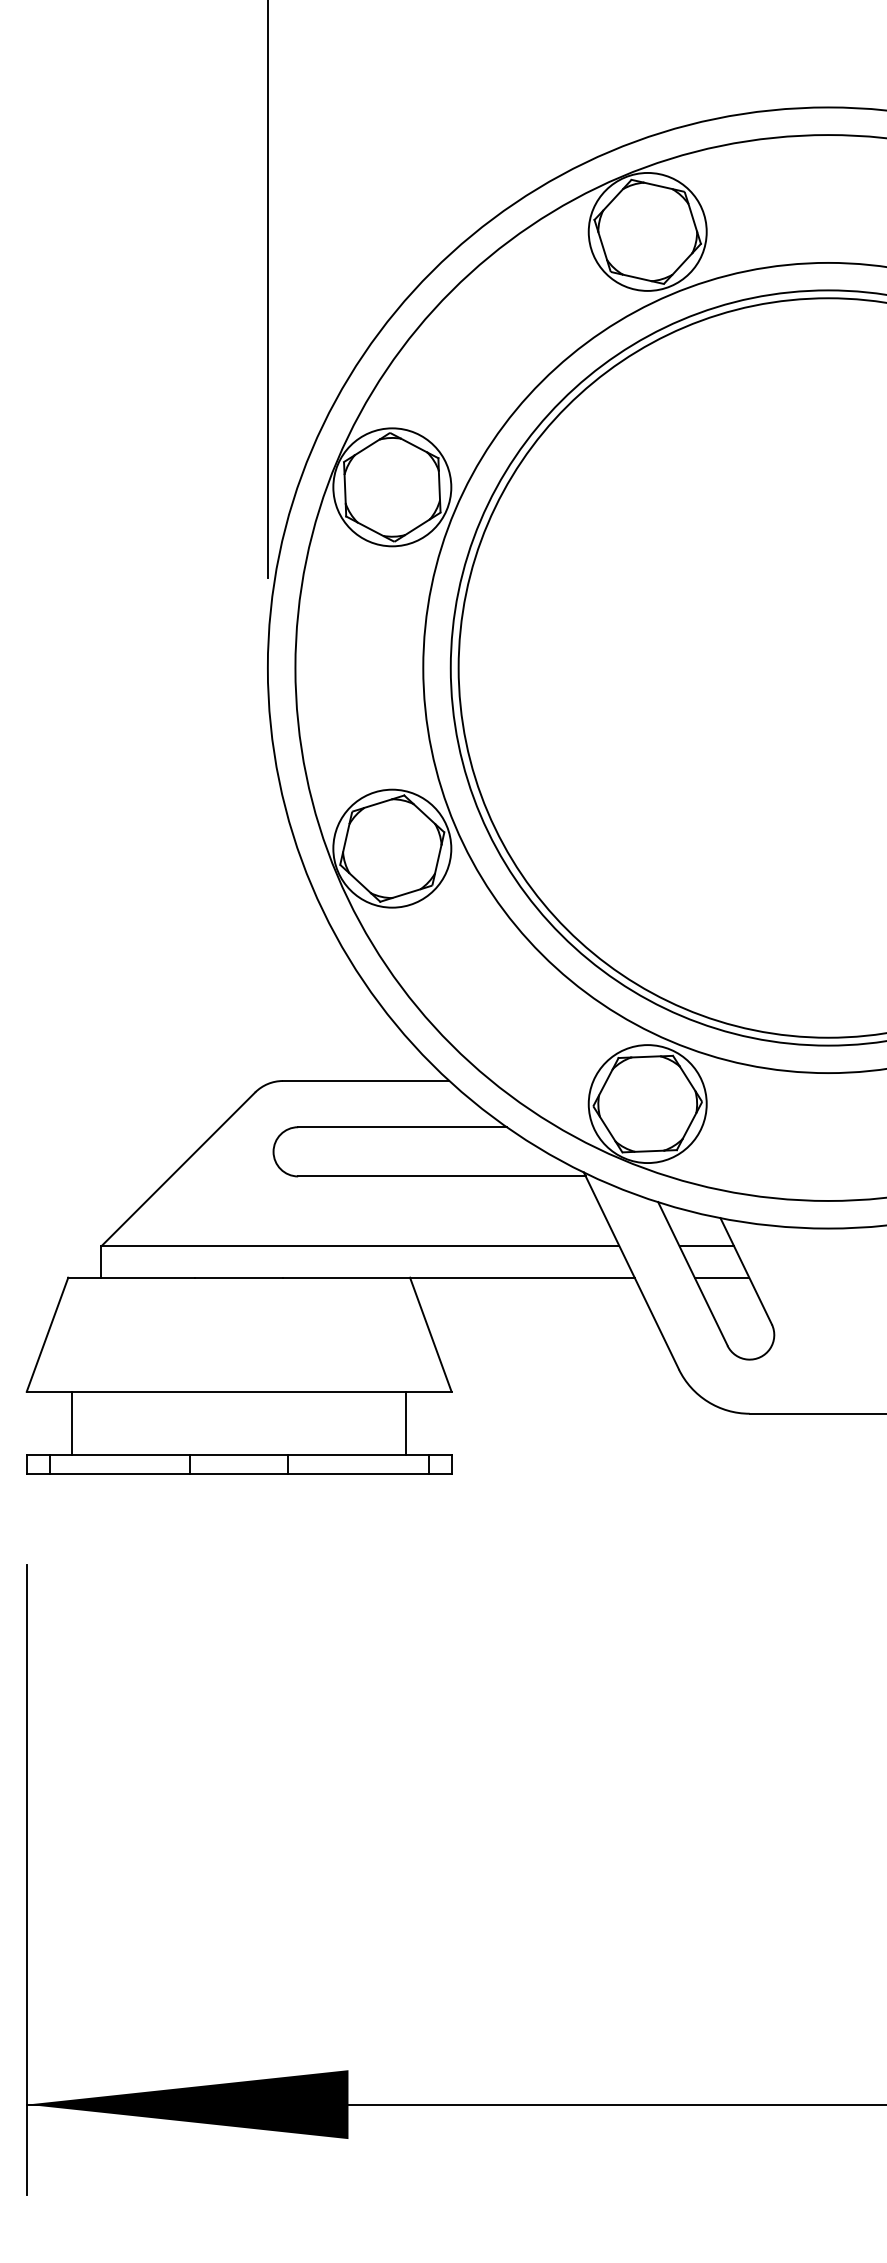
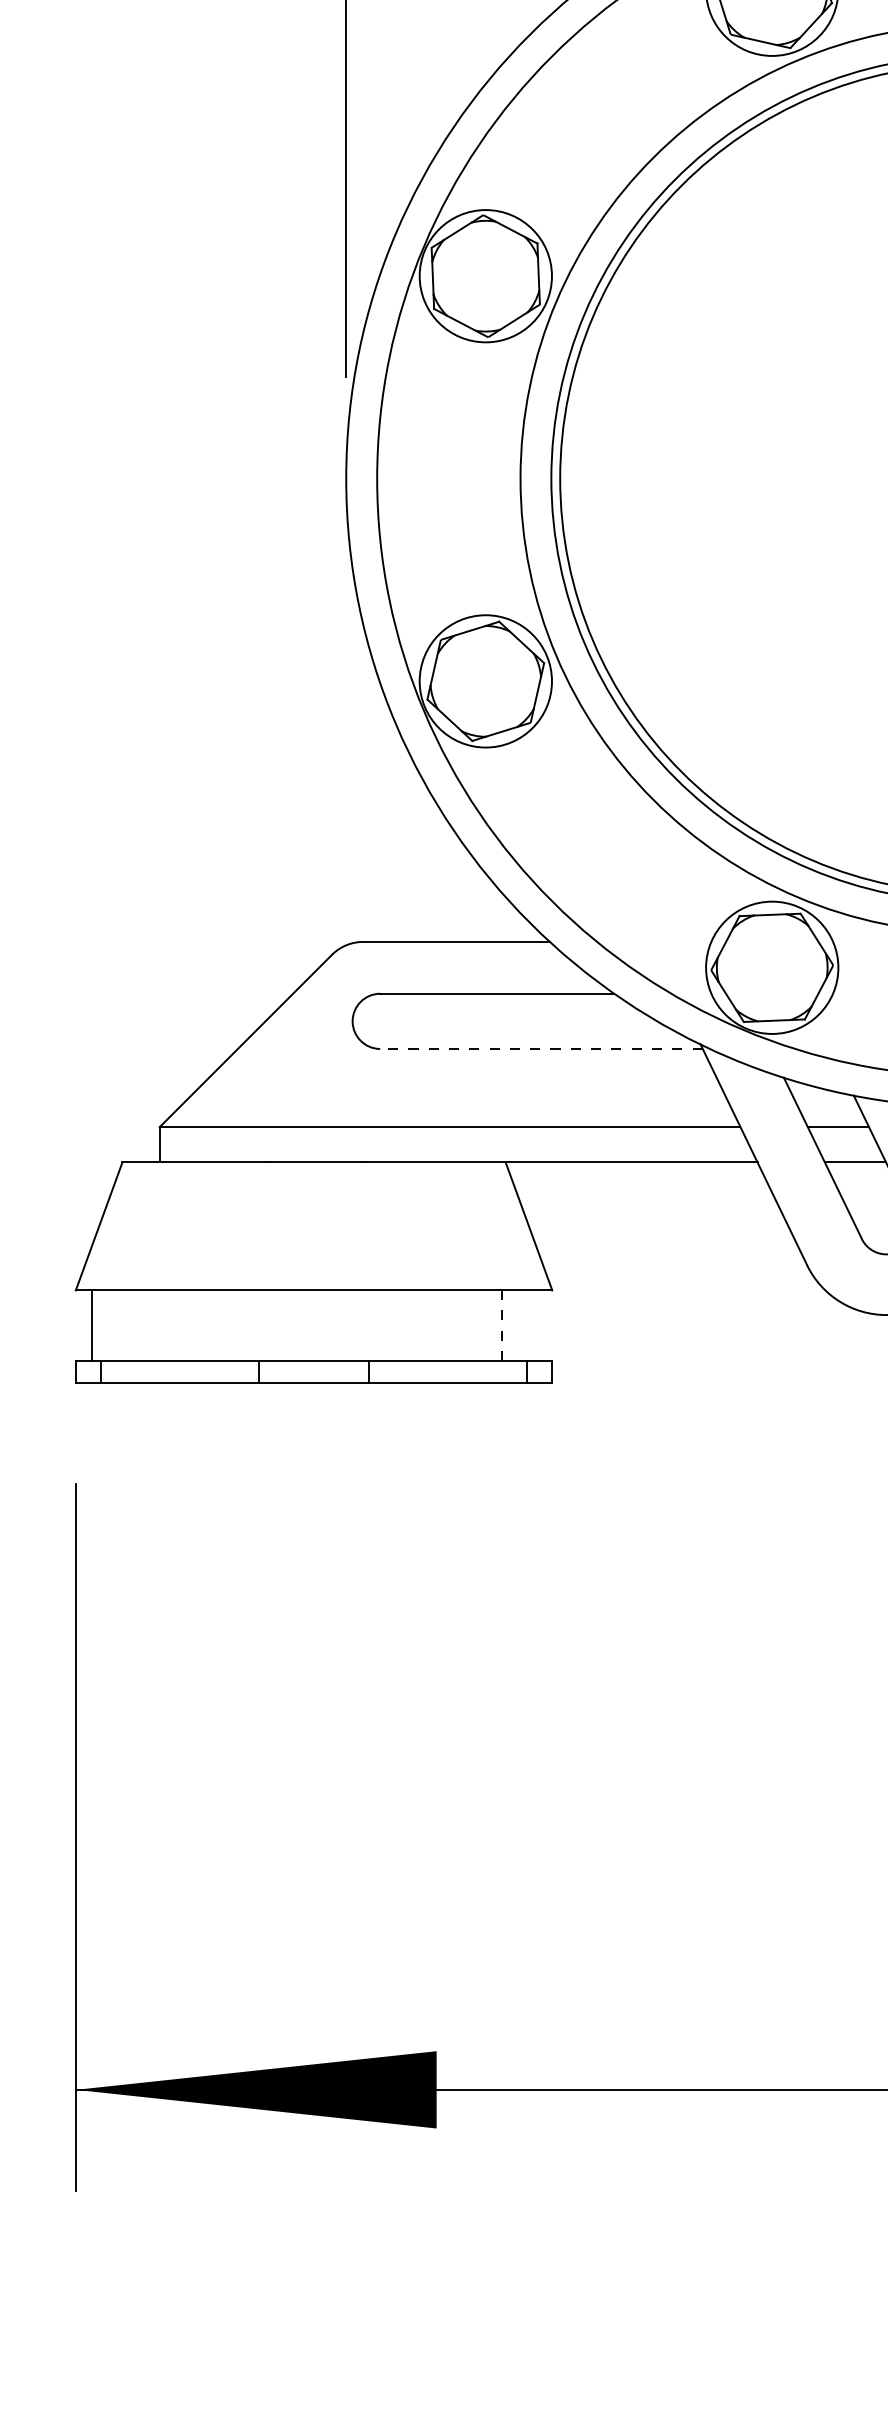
line: (441, 1176) -> (540, 1049), solid -> dashed
line: (72, 1422) -> (92, 1324), moved
line: (406, 1422) -> (501, 1324), solid -> dashed

